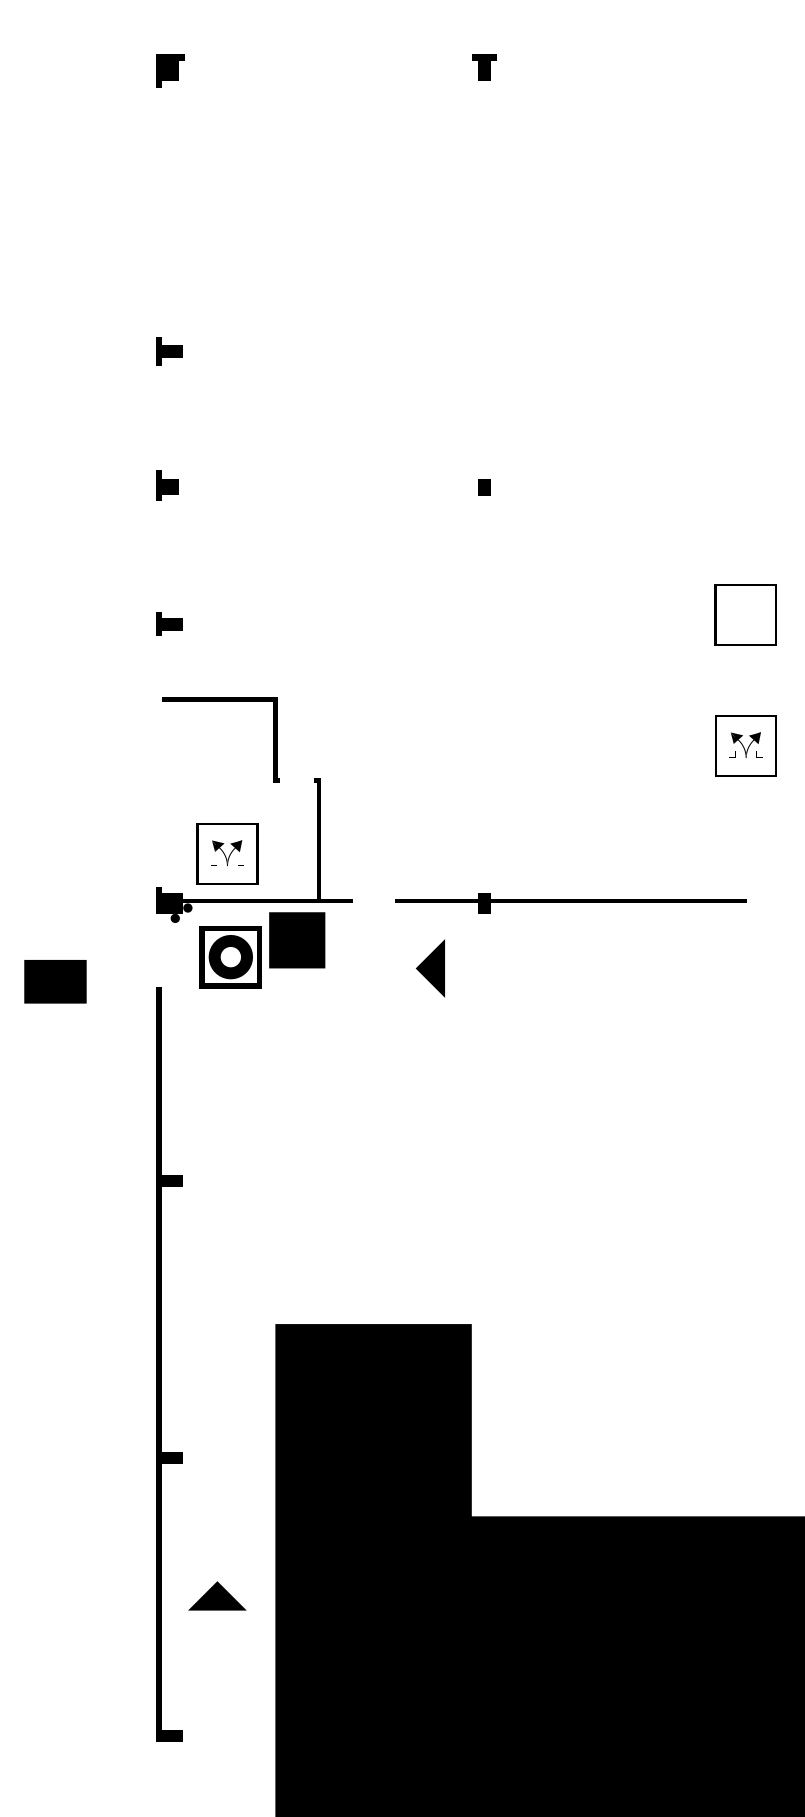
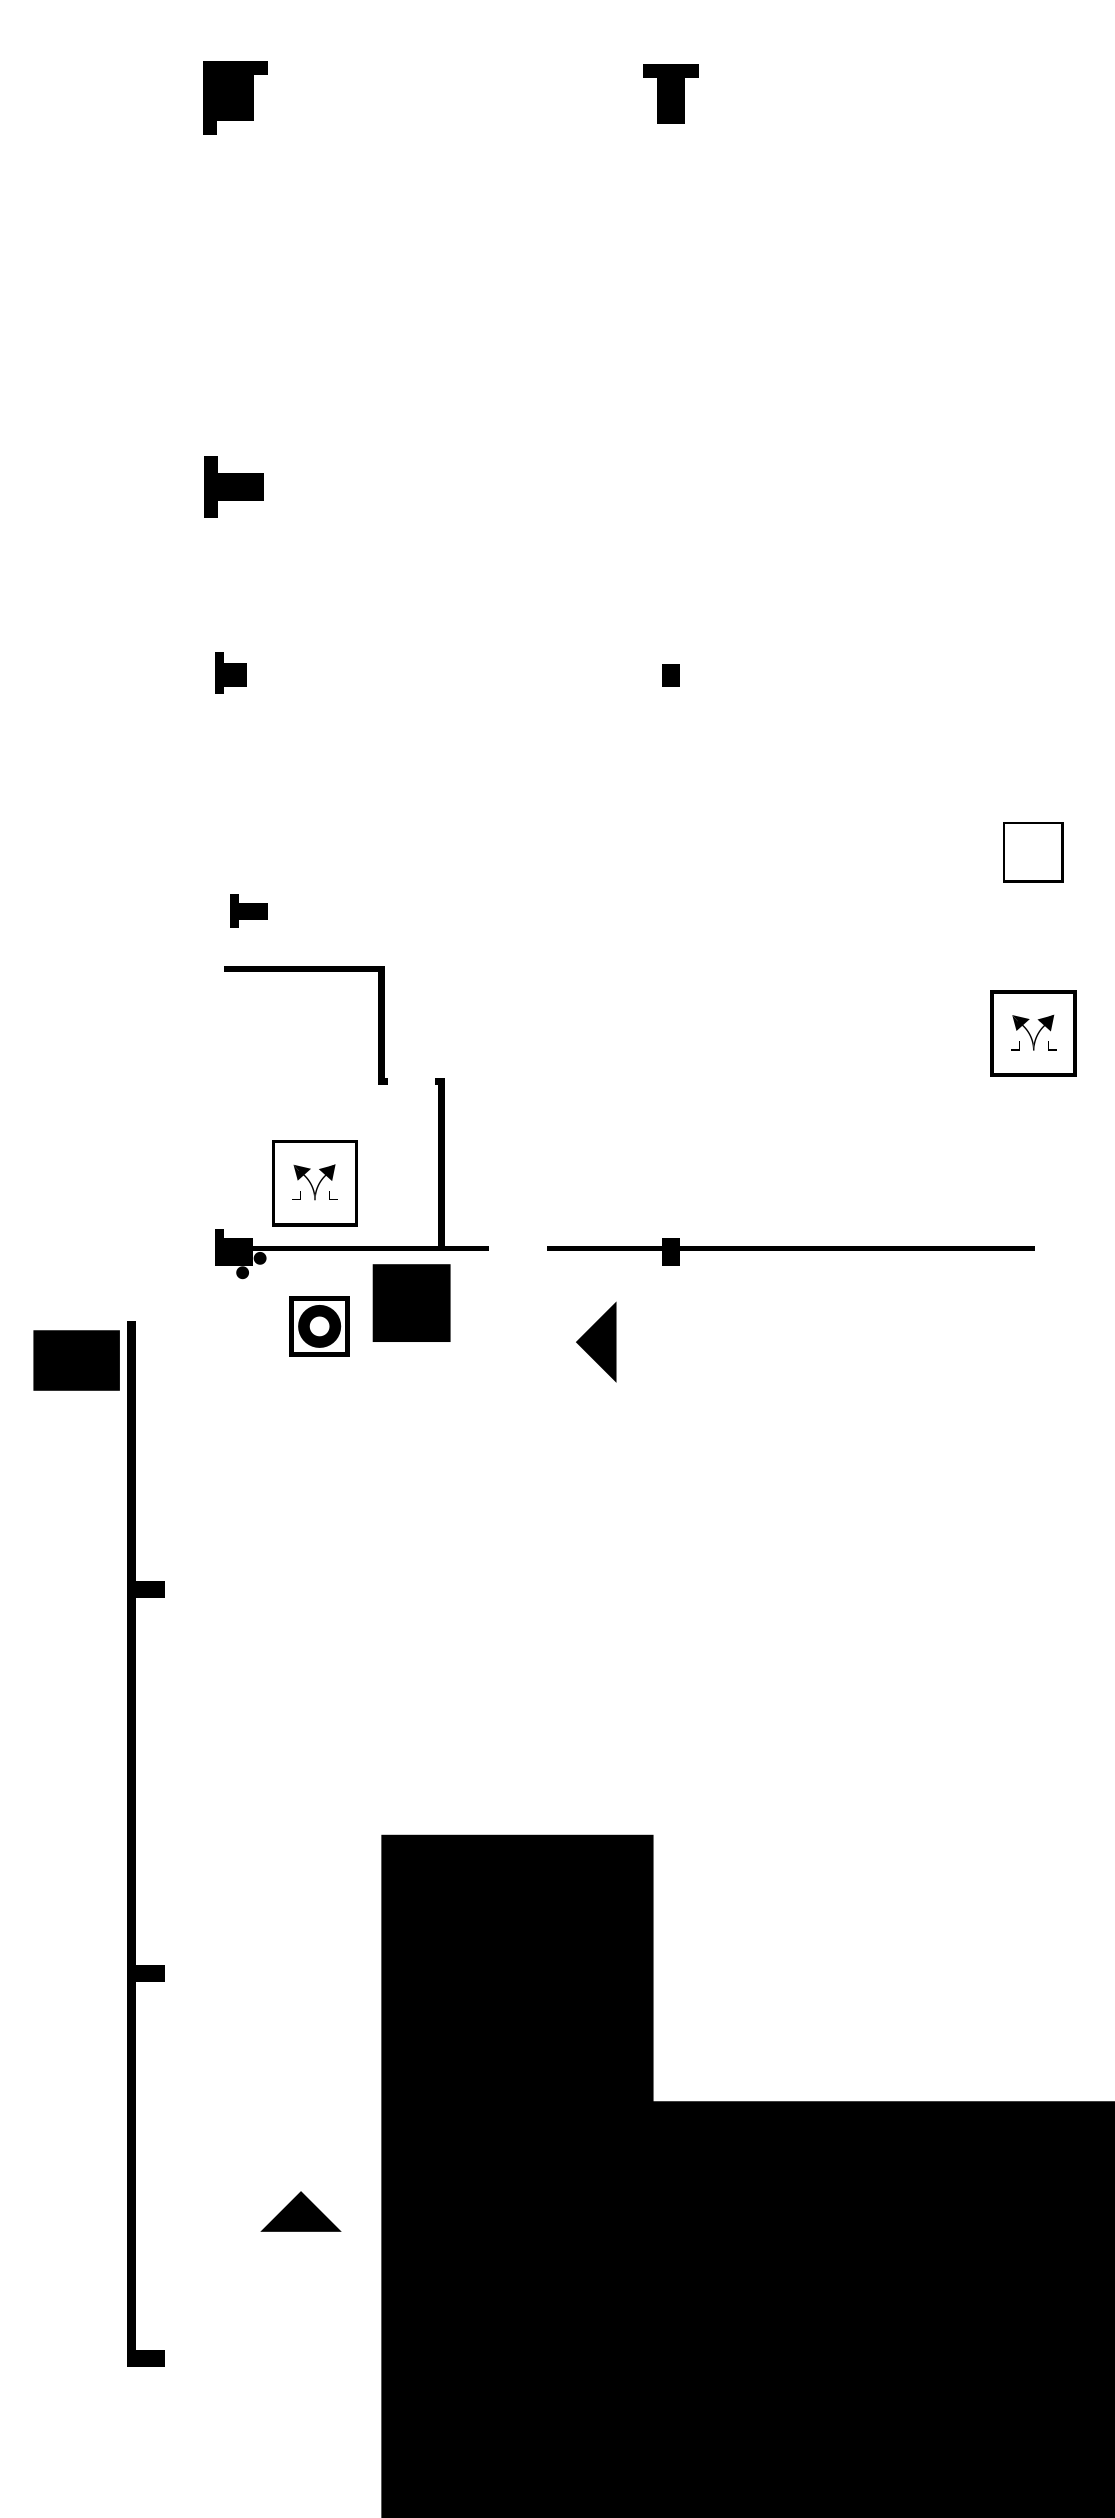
part: (484, 68) -> (670, 94), size x1.6
part: (170, 70) -> (235, 98), size x1.6
part: (168, 351) -> (233, 487), size x1.6
part: (746, 615) -> (1033, 852), size x0.7
part: (168, 623) -> (248, 910), moved
part: (230, 957) -> (319, 1326), size x0.7
part: (161, 1364) -> (135, 1843), moved

